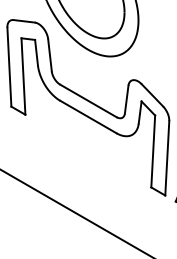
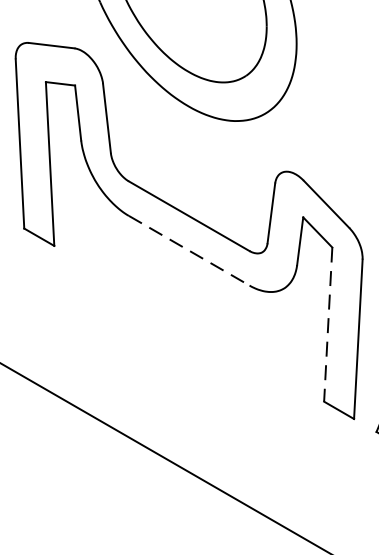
line: (88, 117) -> (189, 251), solid -> dashed
line: (153, 151) -> (328, 324), solid -> dashed

